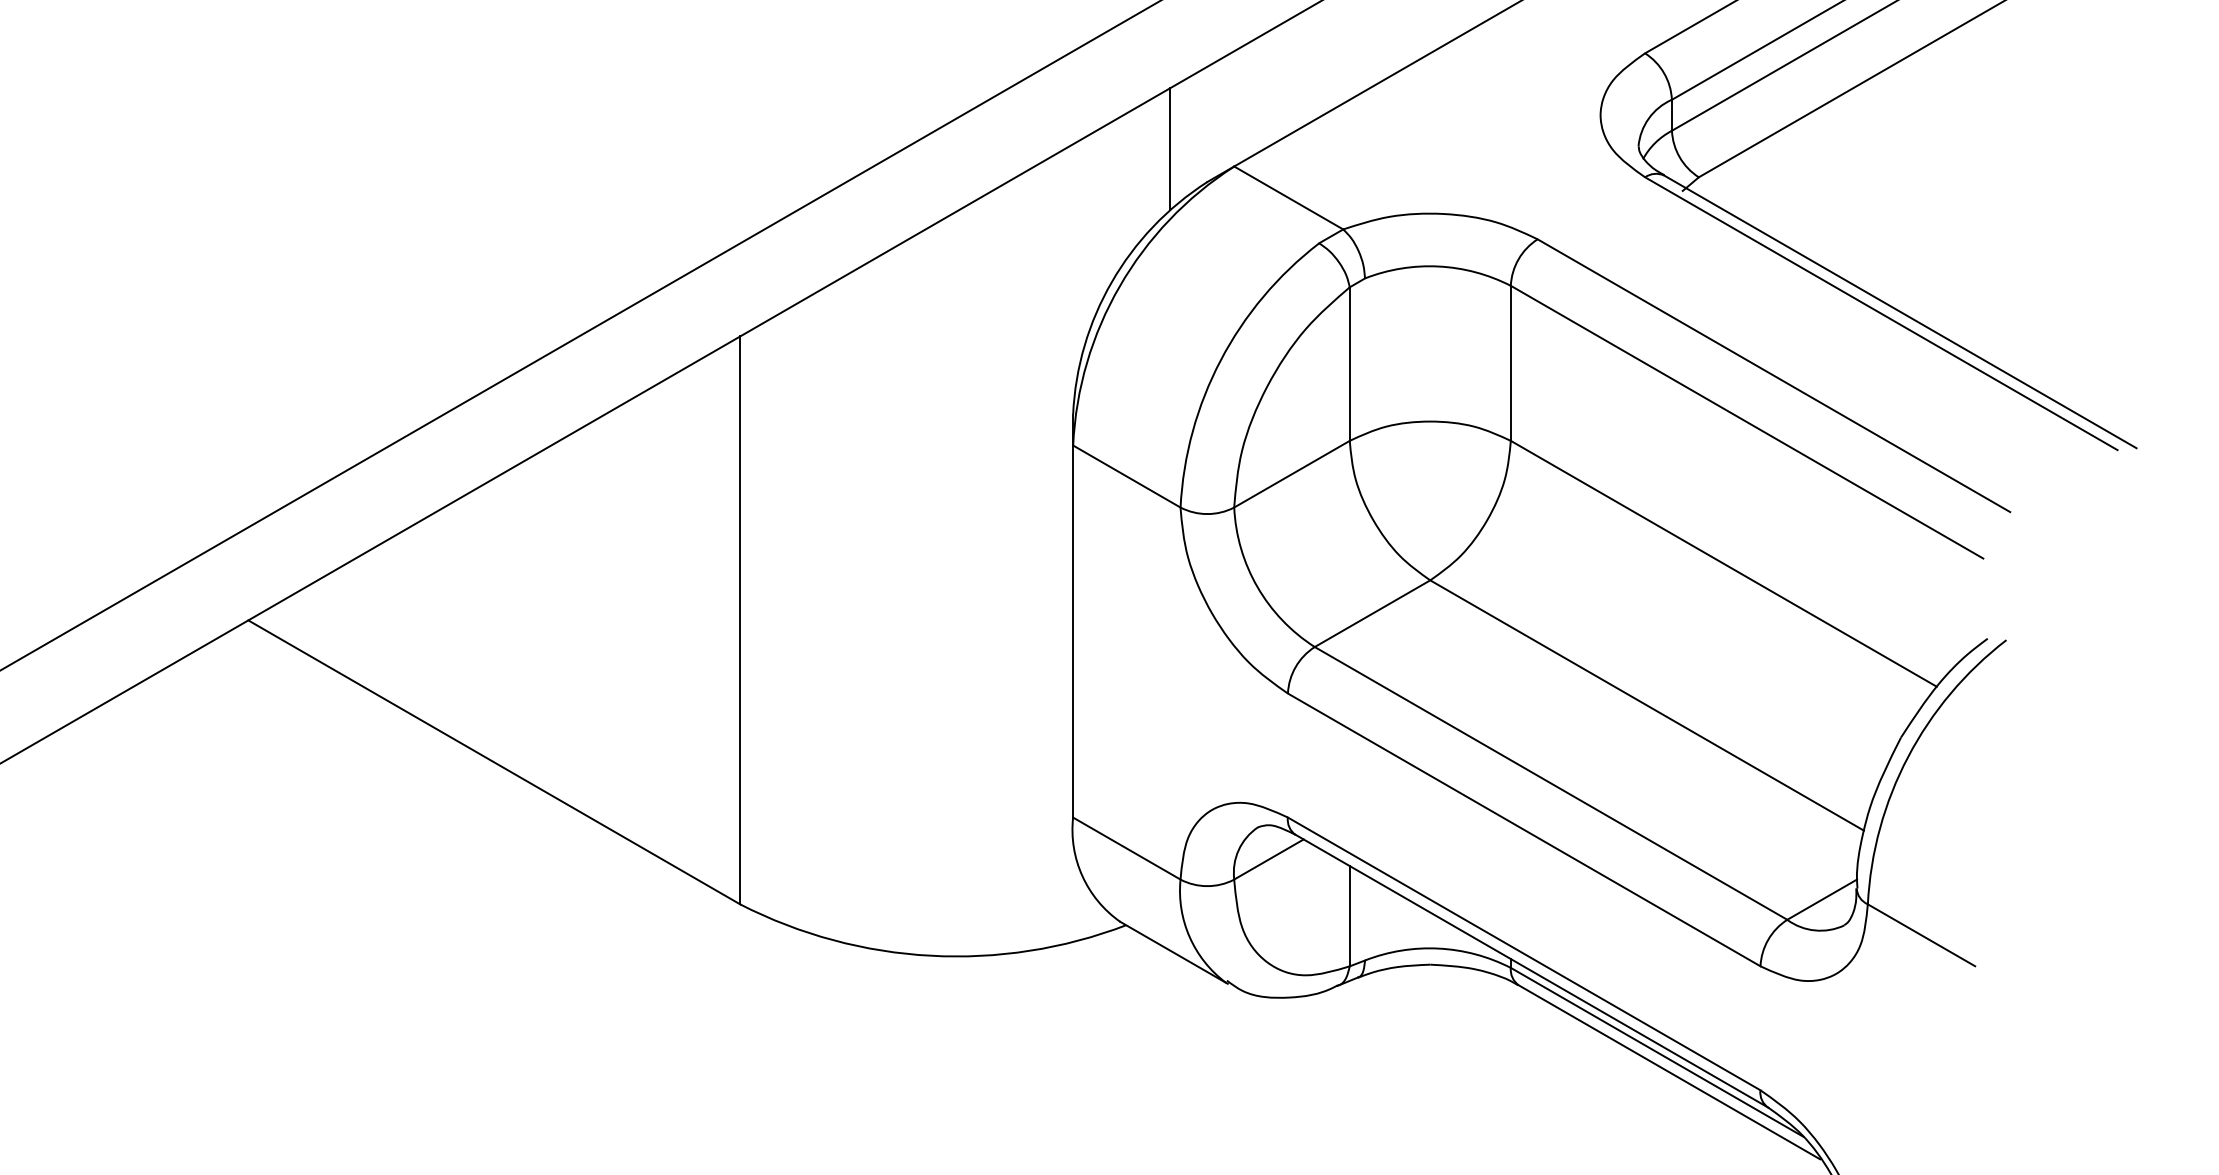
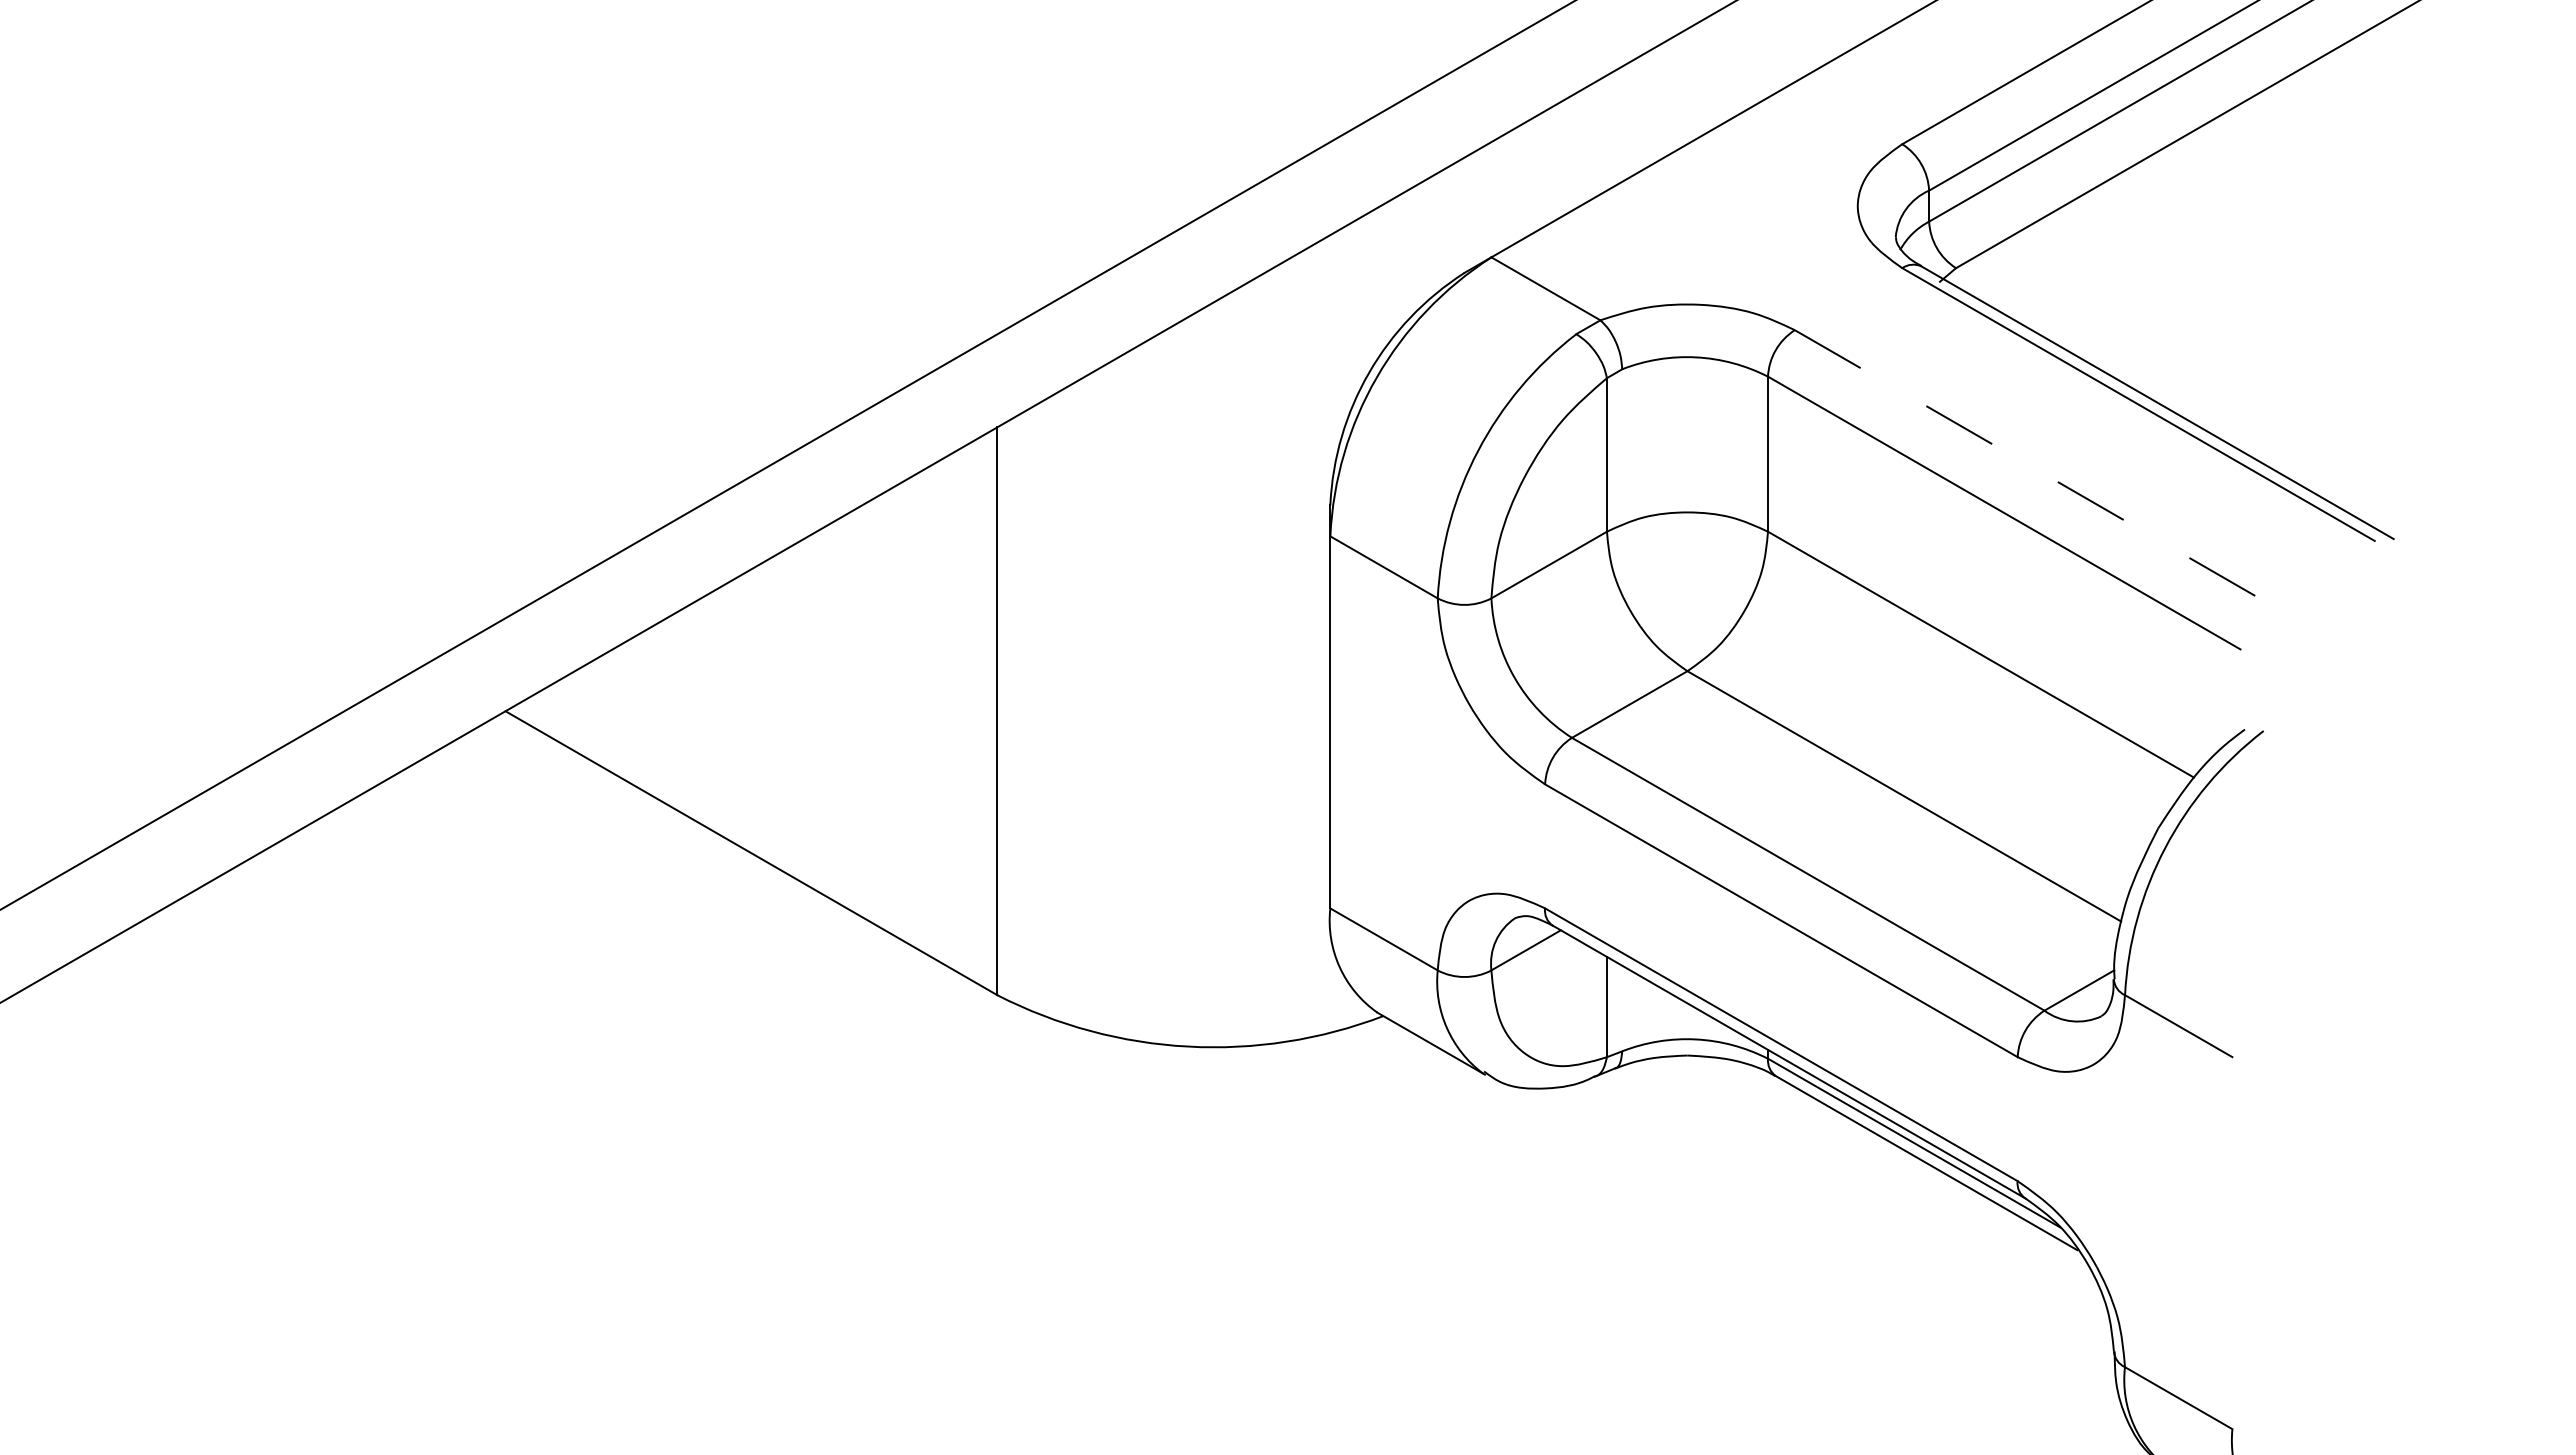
line: (1170, 148) -> (1427, 239), removed
line: (1774, 375) -> (2031, 466), solid -> dashed

